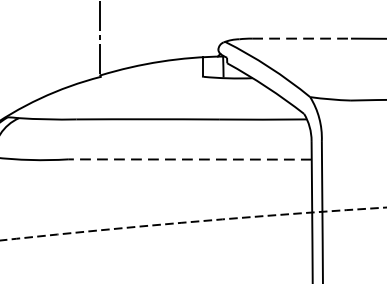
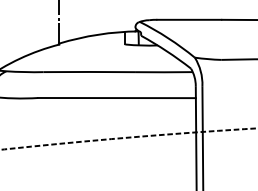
line: (301, 38) -> (189, 19), dashed -> solid
line: (190, 160) -> (117, 98), dashed -> solid

